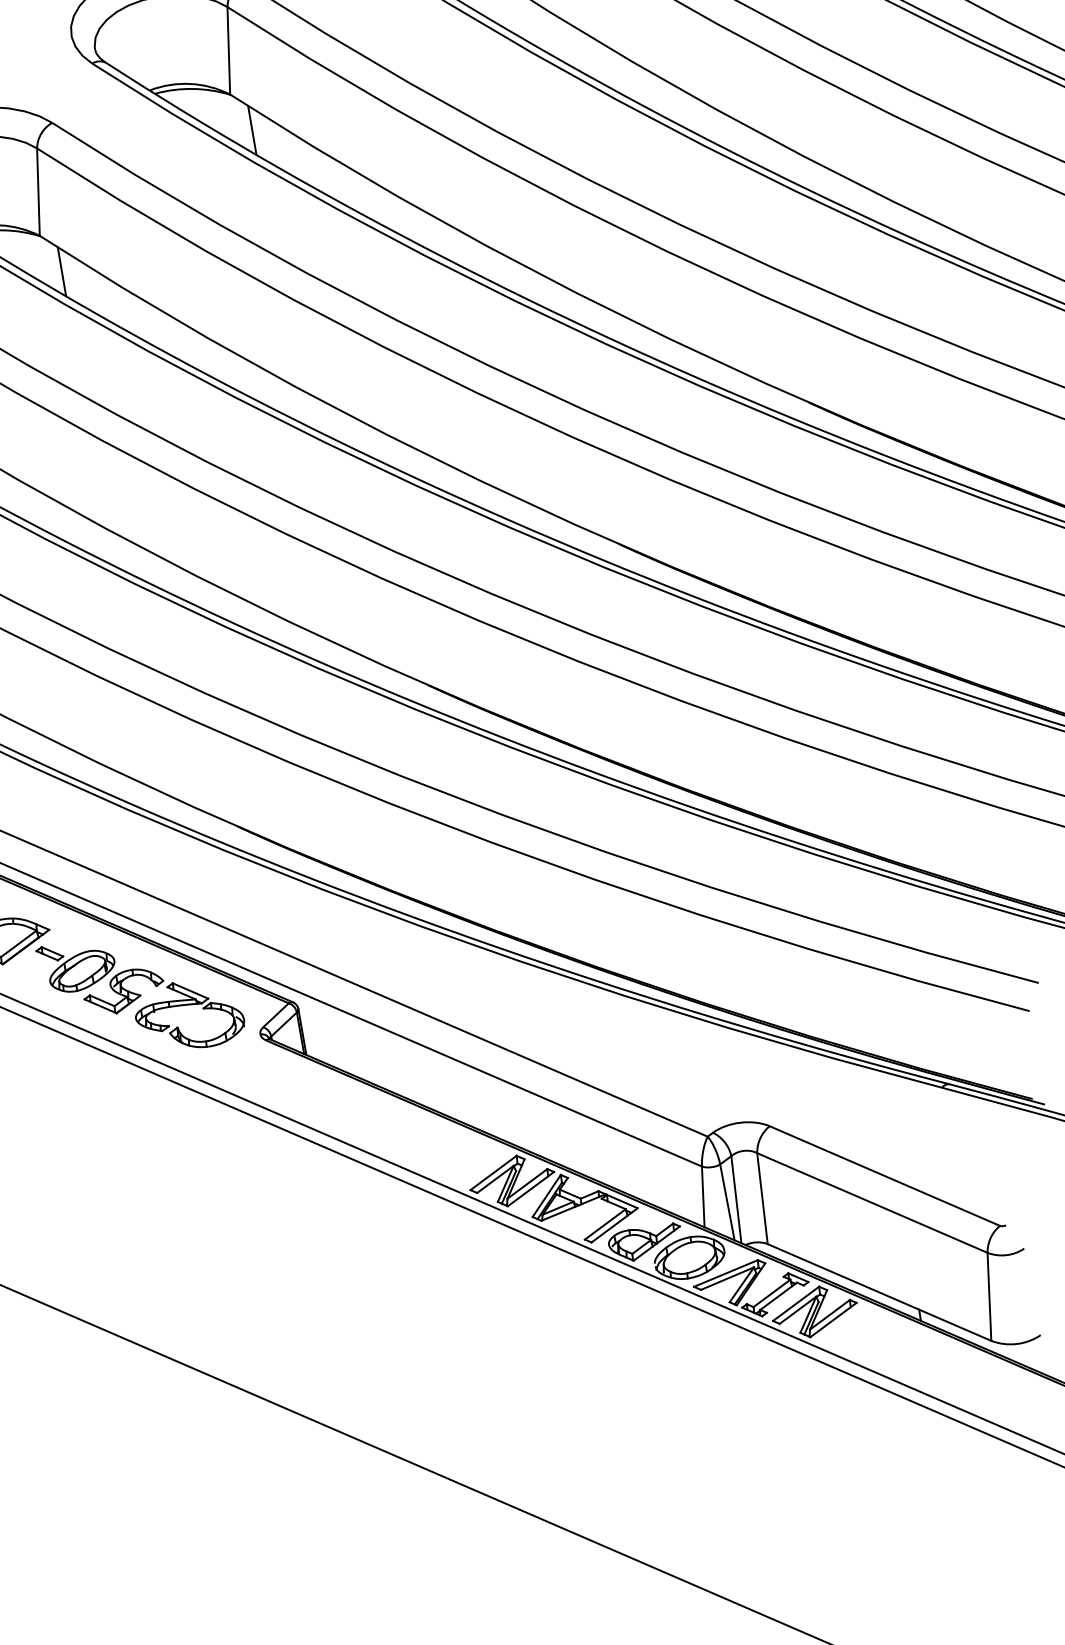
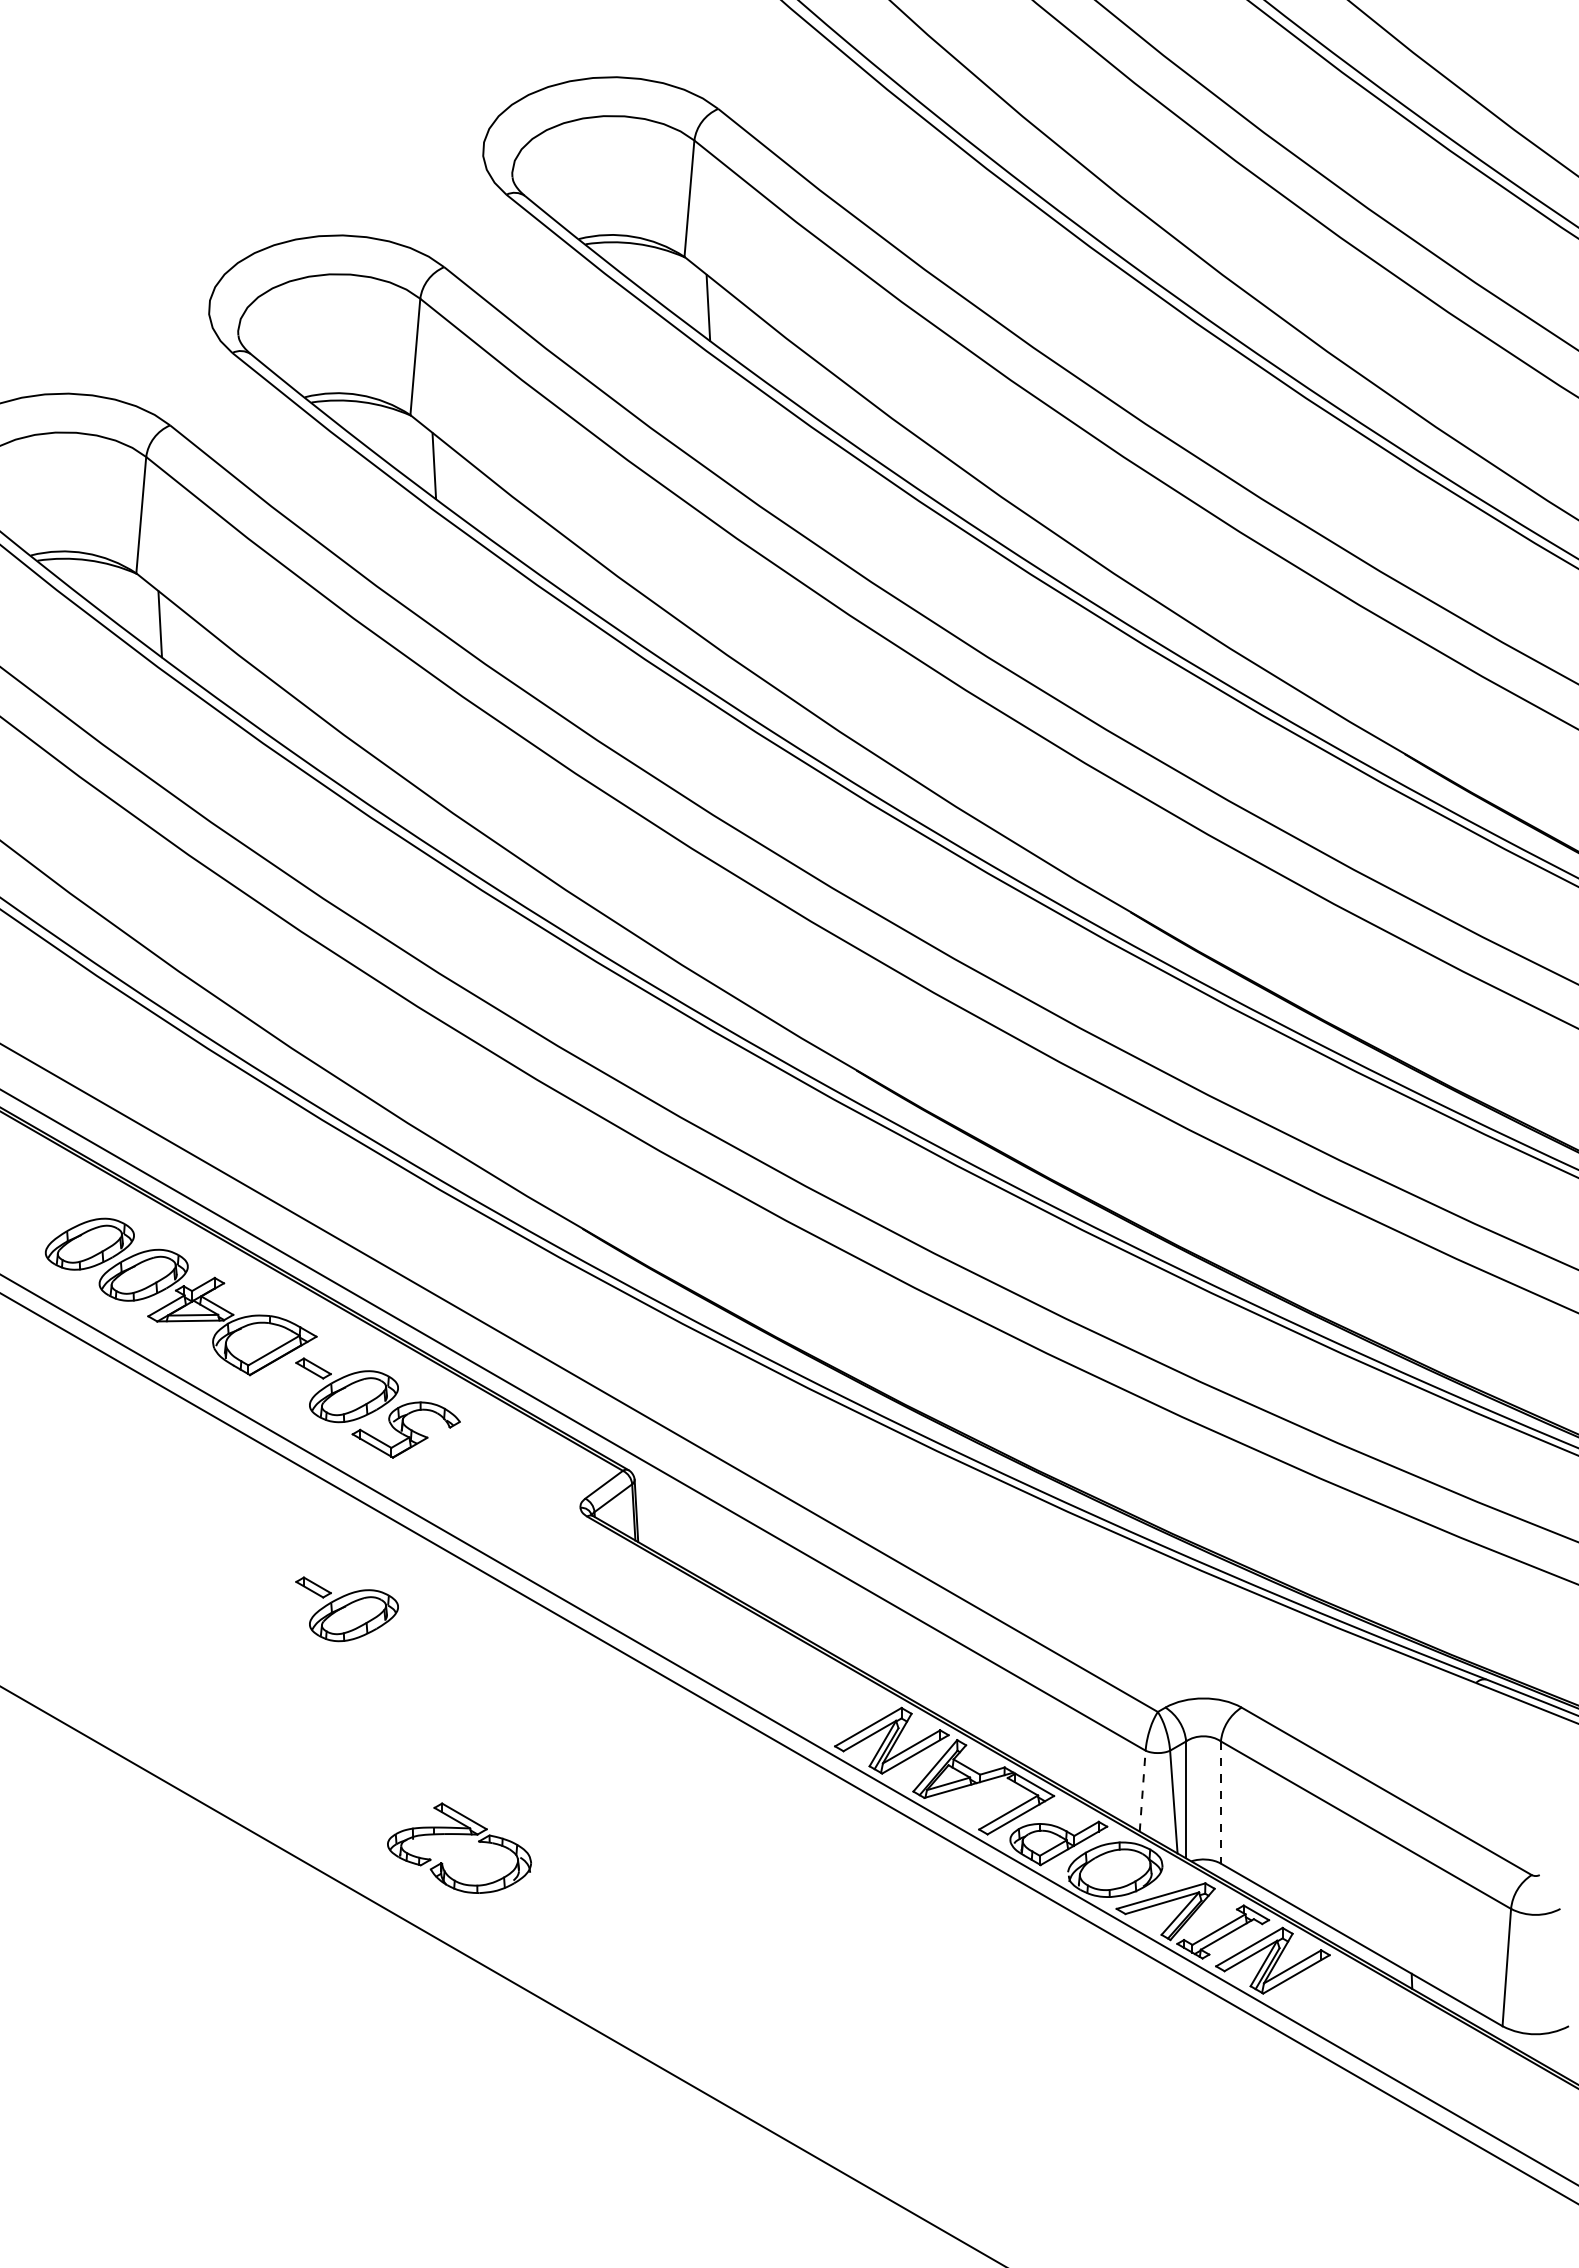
part: (189, 1005) -> (460, 1835), moved
part: (95, 1130) -> (346, 1609), added
line: (703, 1197) -> (1142, 1791), solid -> dashed
line: (762, 1199) -> (1220, 1803), solid -> dashed

